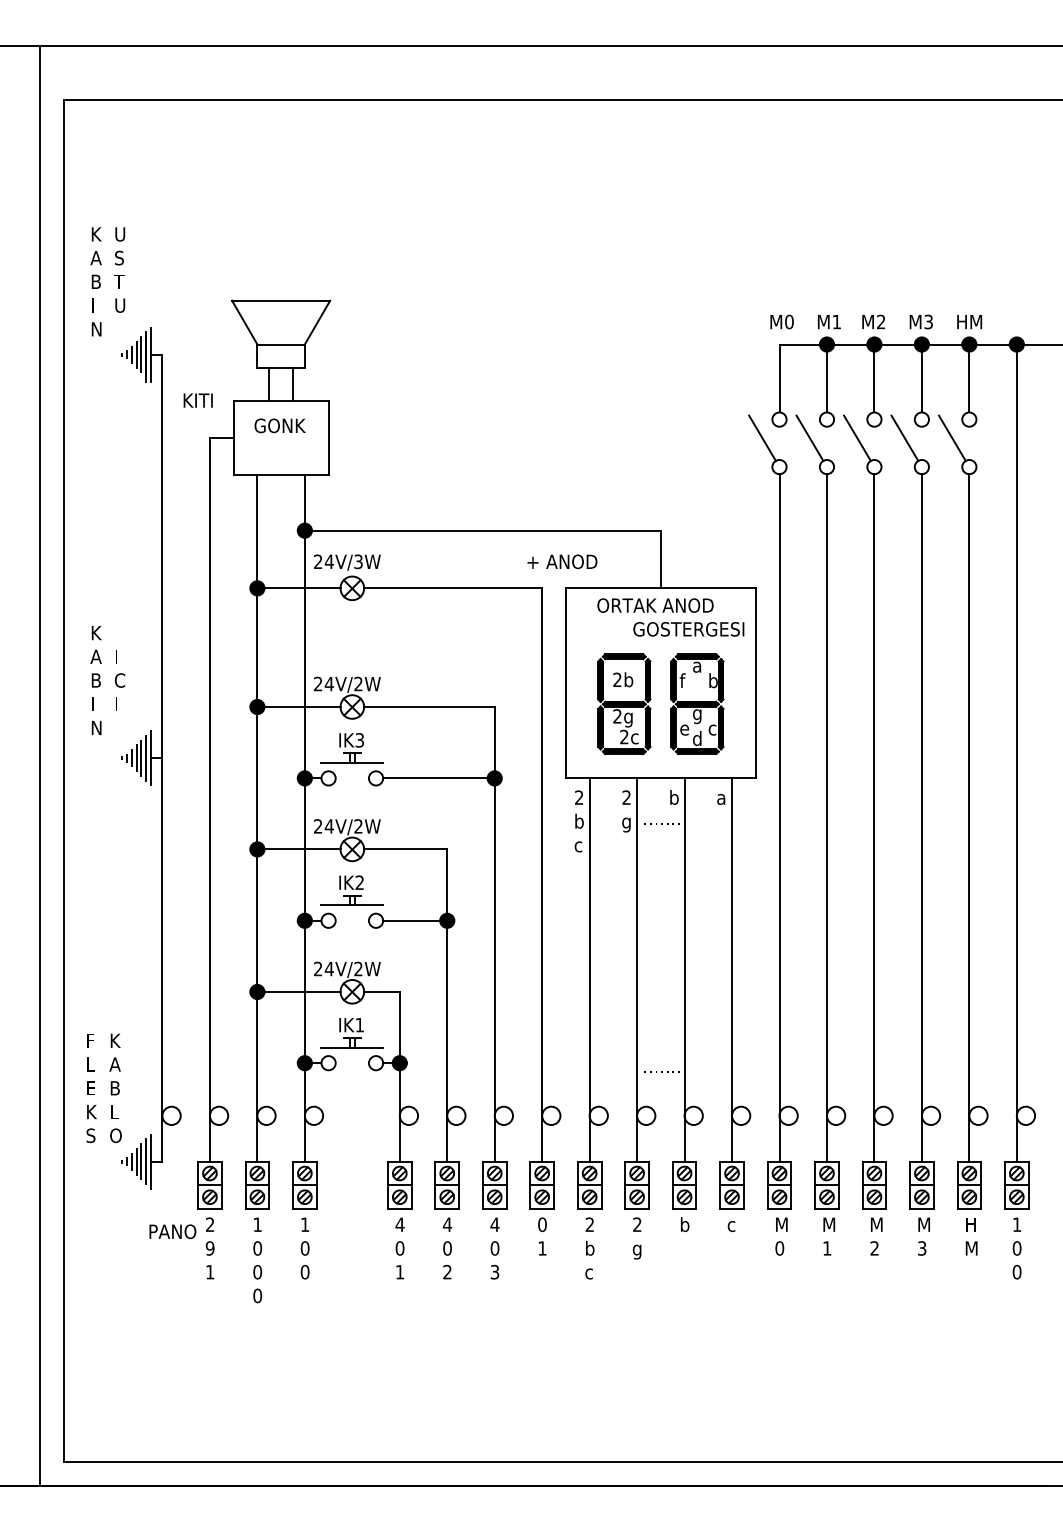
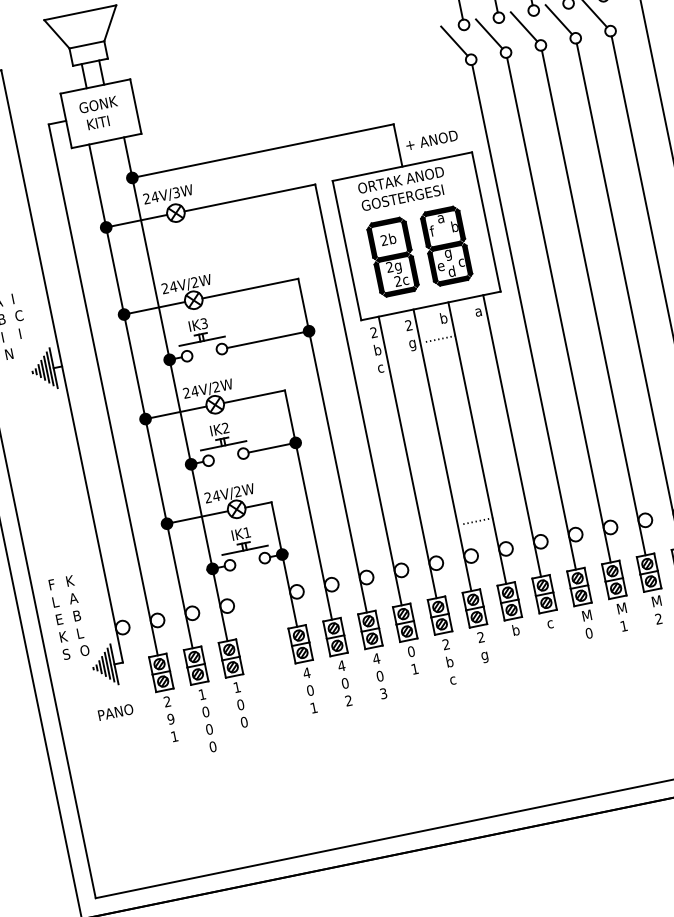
text: (197, 400) -> (97, 122), moved
text: (562, 561) -> (431, 140), moved
text: (688, 629) -> (402, 198), moved
text: (172, 1231) -> (115, 712), moved

